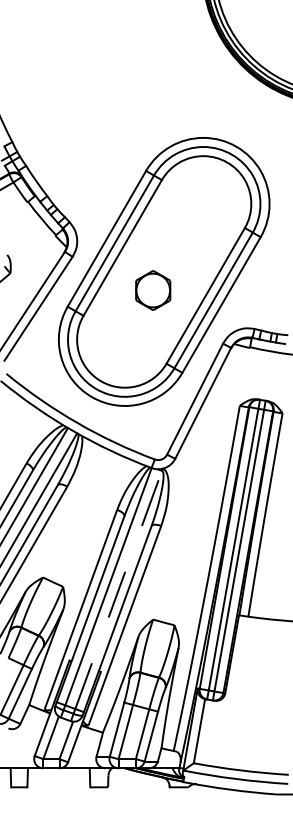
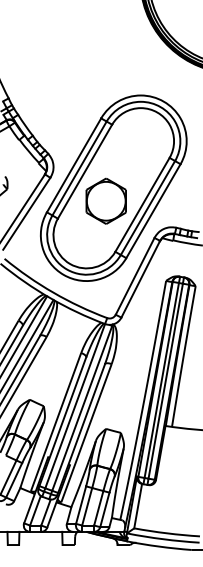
part: (152, 289) -> (105, 200), size x1.67
line: (119, 590) -> (82, 408), dashed -> solid

